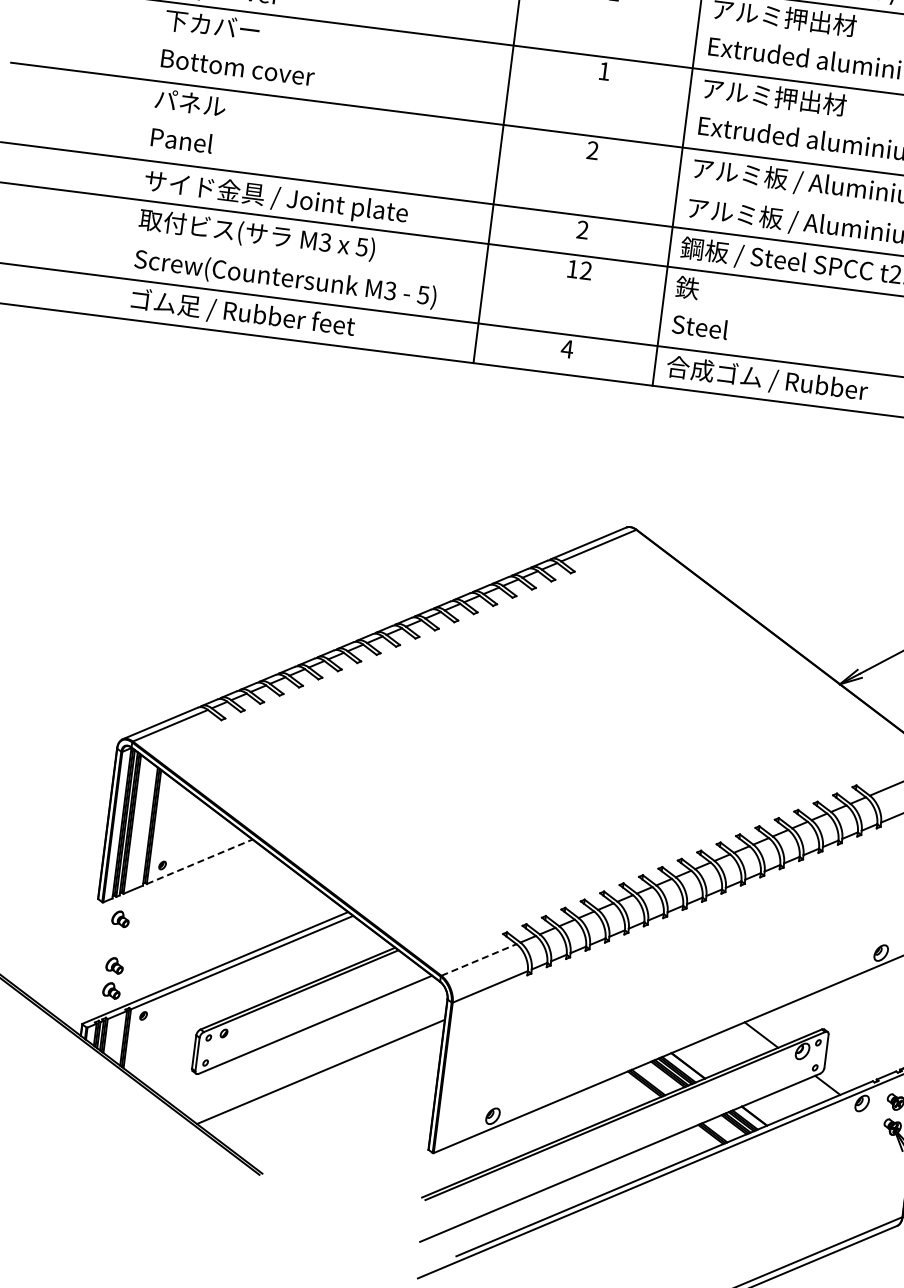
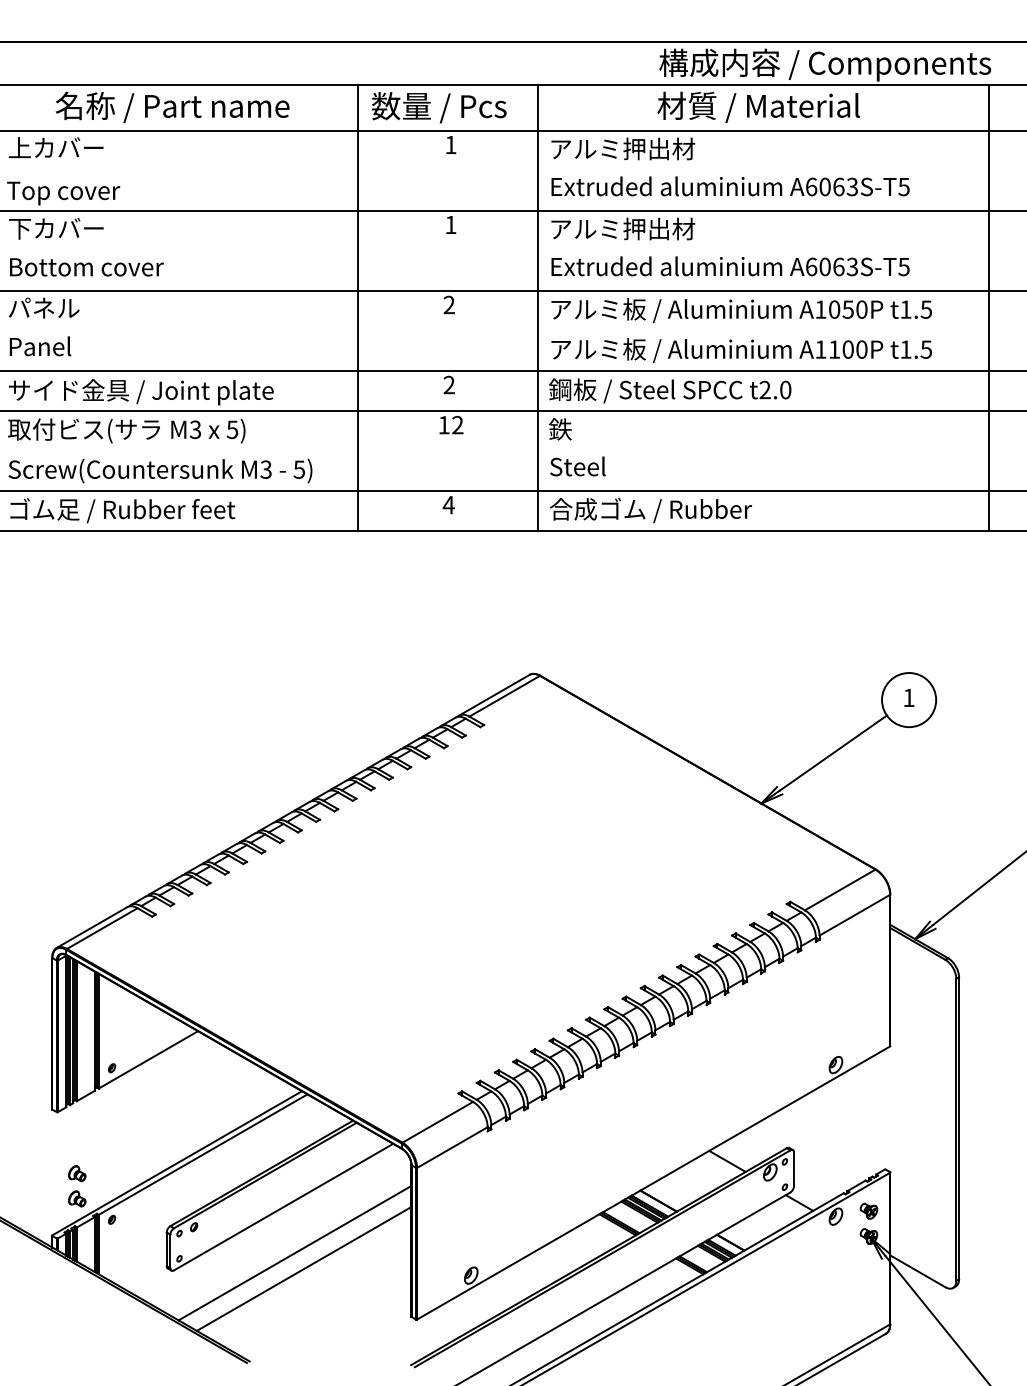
line: (199, 861) -> (148, 1059), dashed -> solid
part: (121, 918) -> (77, 1126), removed
line: (478, 960) -> (437, 1122), dashed -> solid
line: (327, 1088) -> (303, 1268), added

